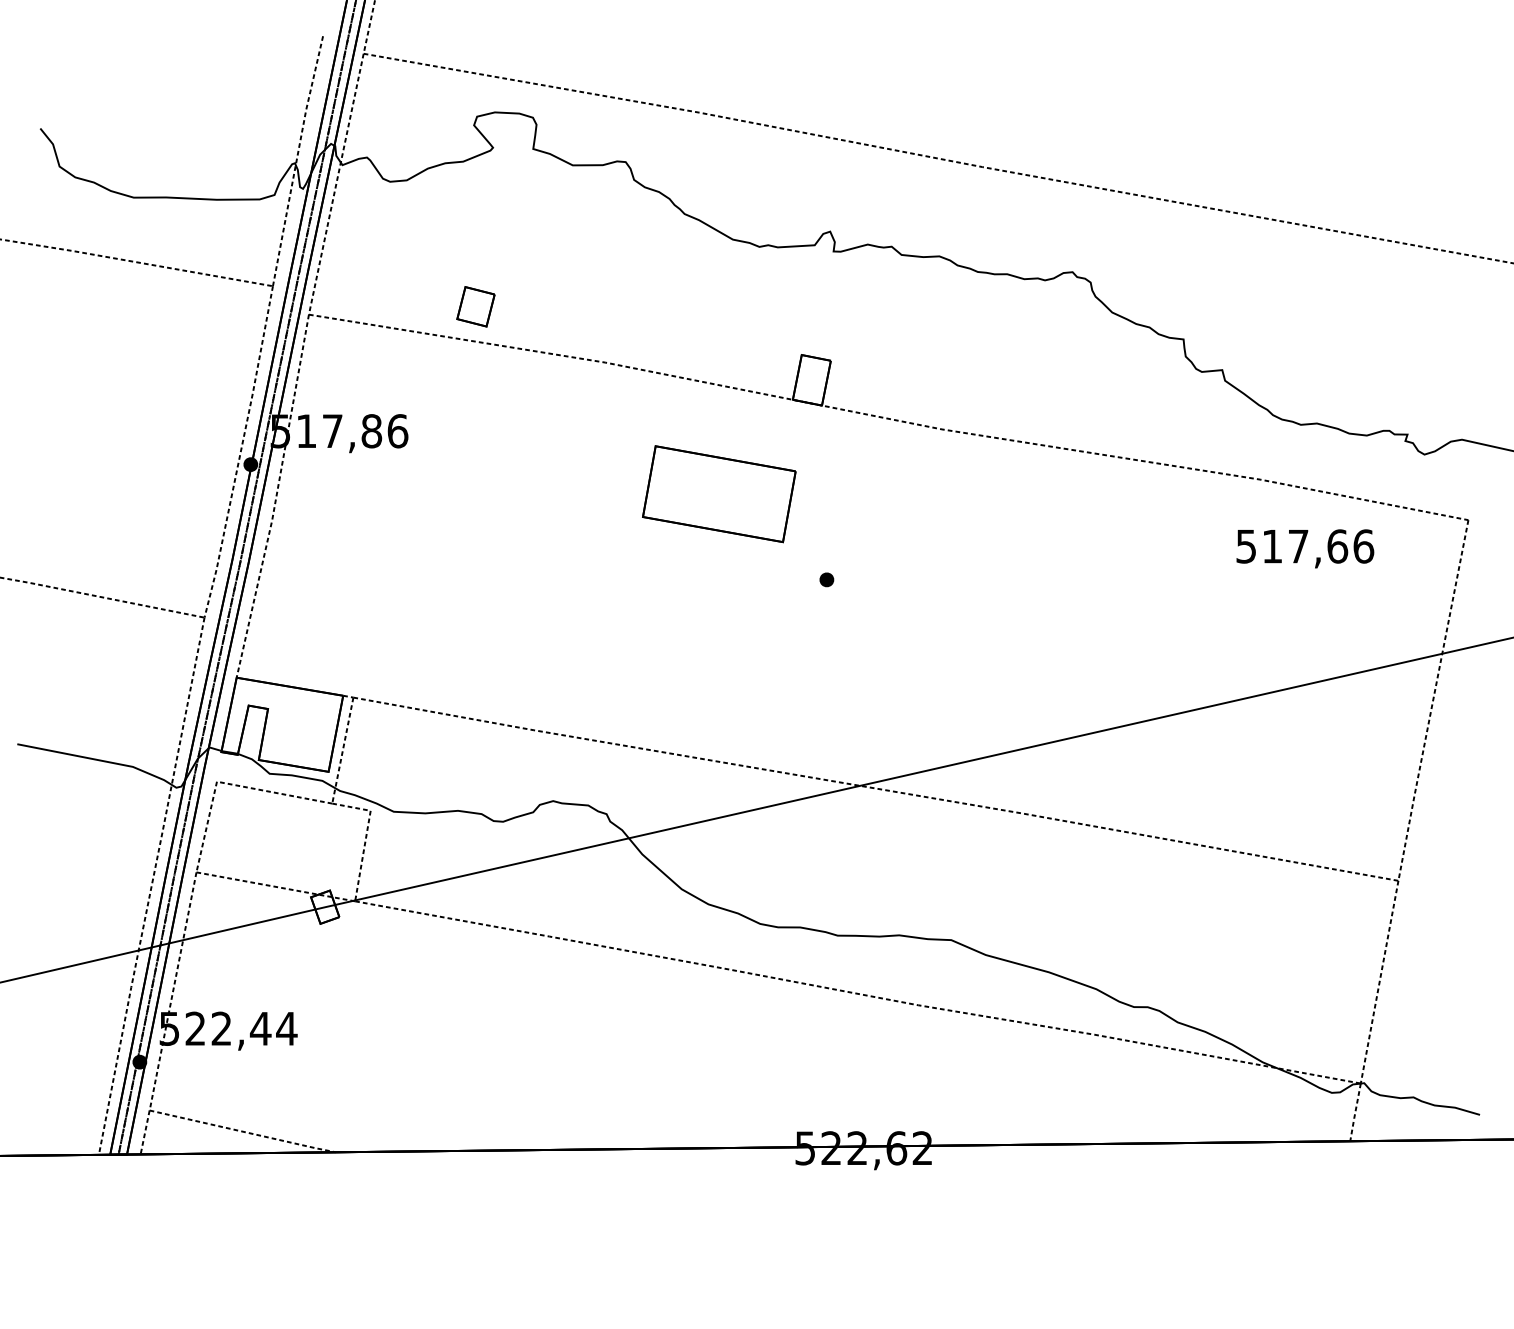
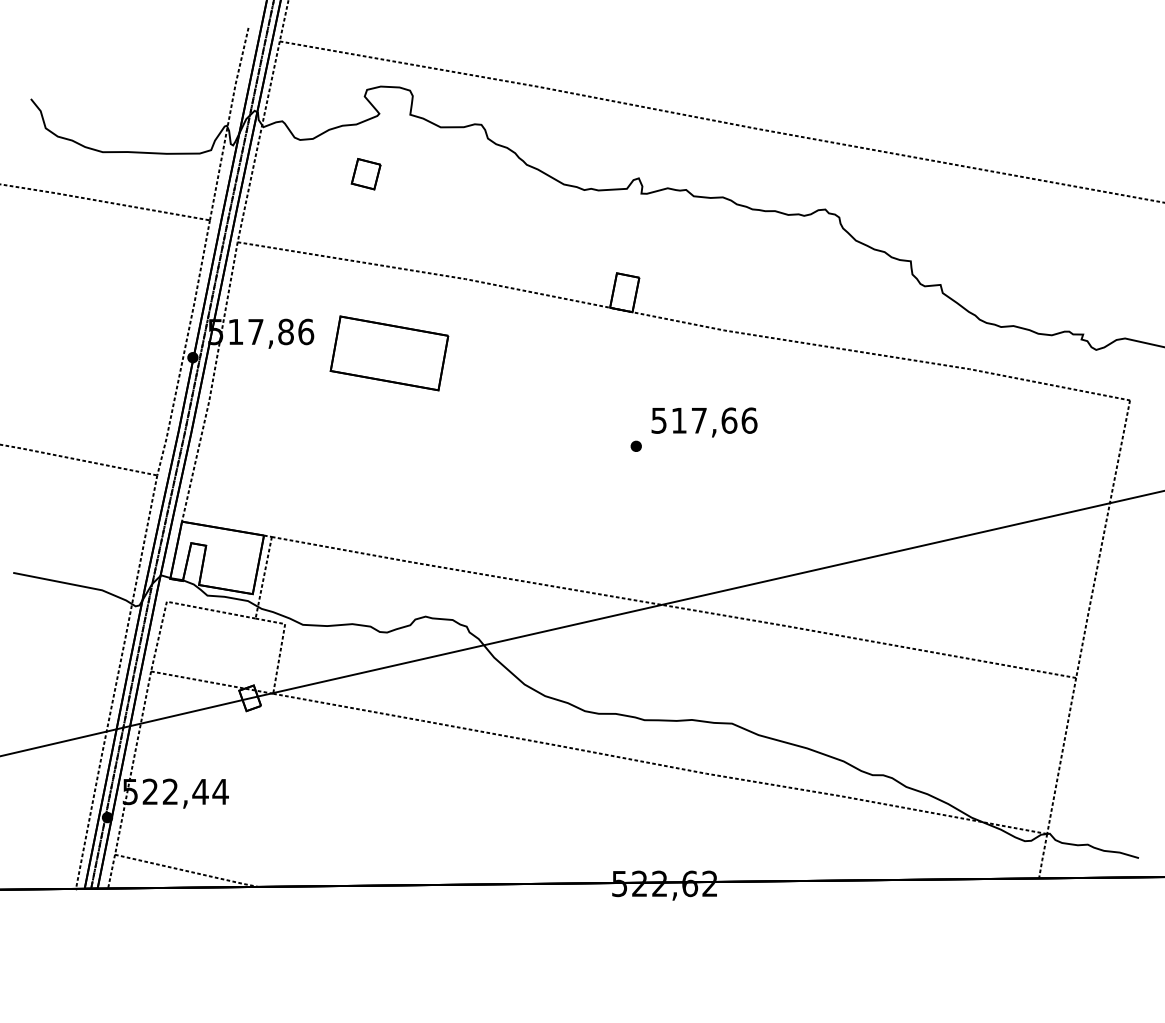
part: (475, 307) -> (365, 174), moved
part: (719, 494) -> (389, 353), moved
text: (1305, 548) -> (704, 422), moved

